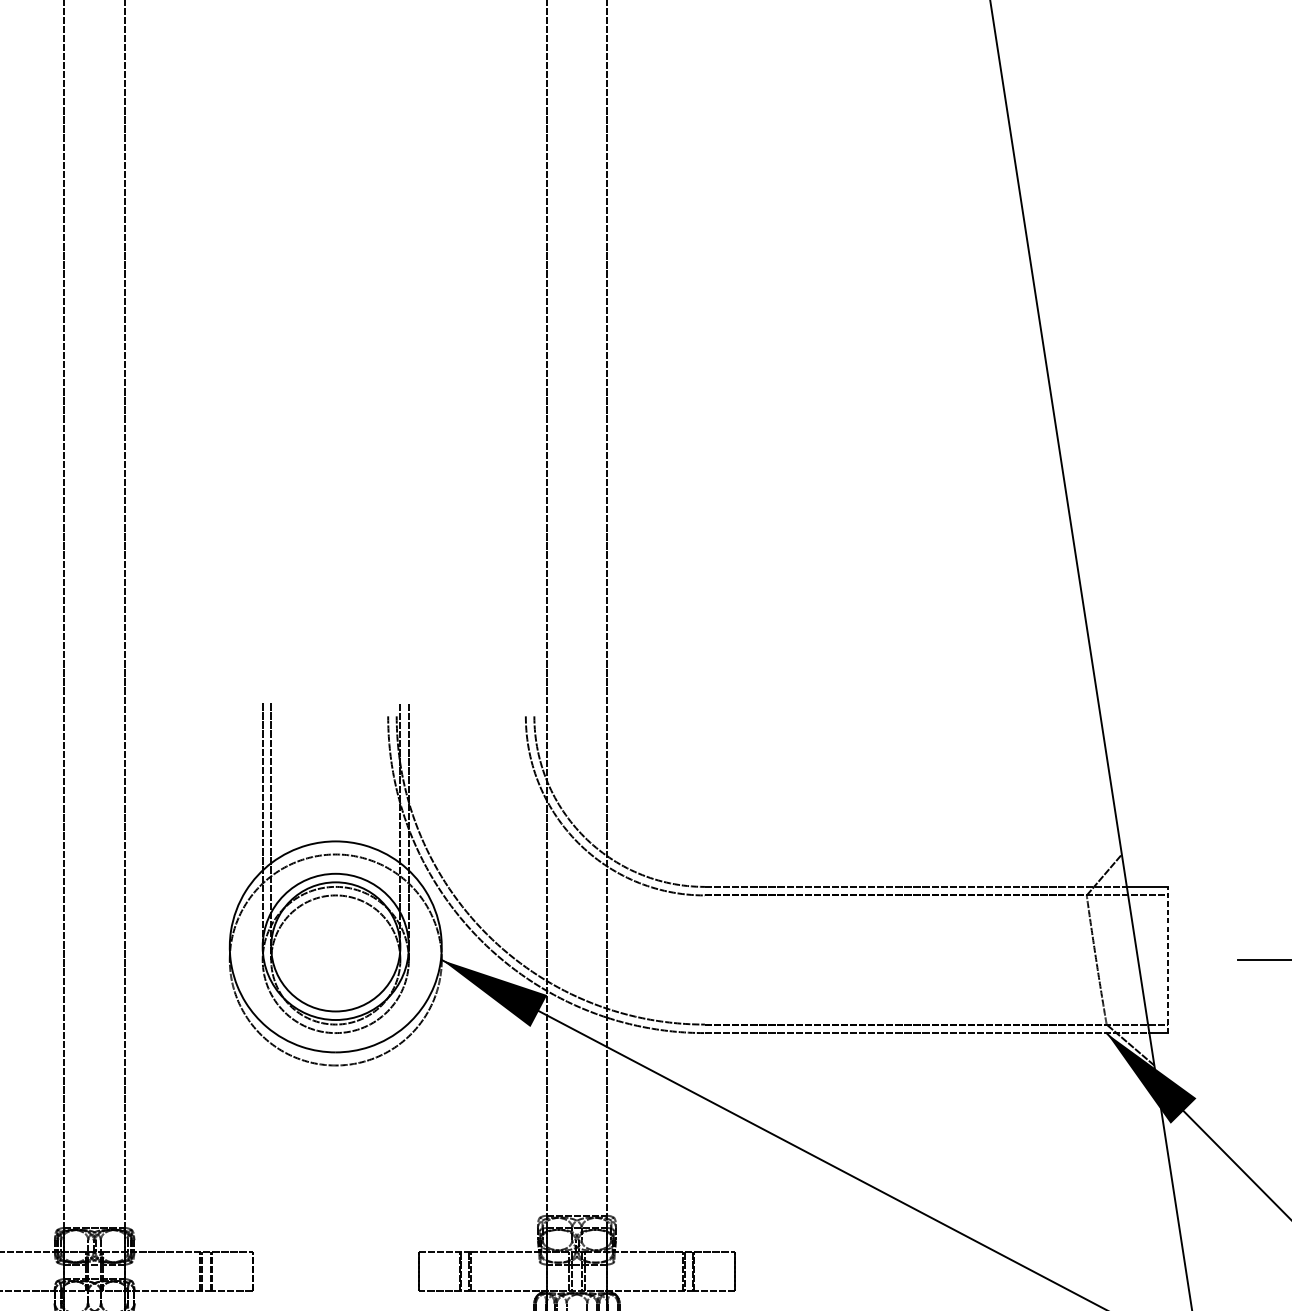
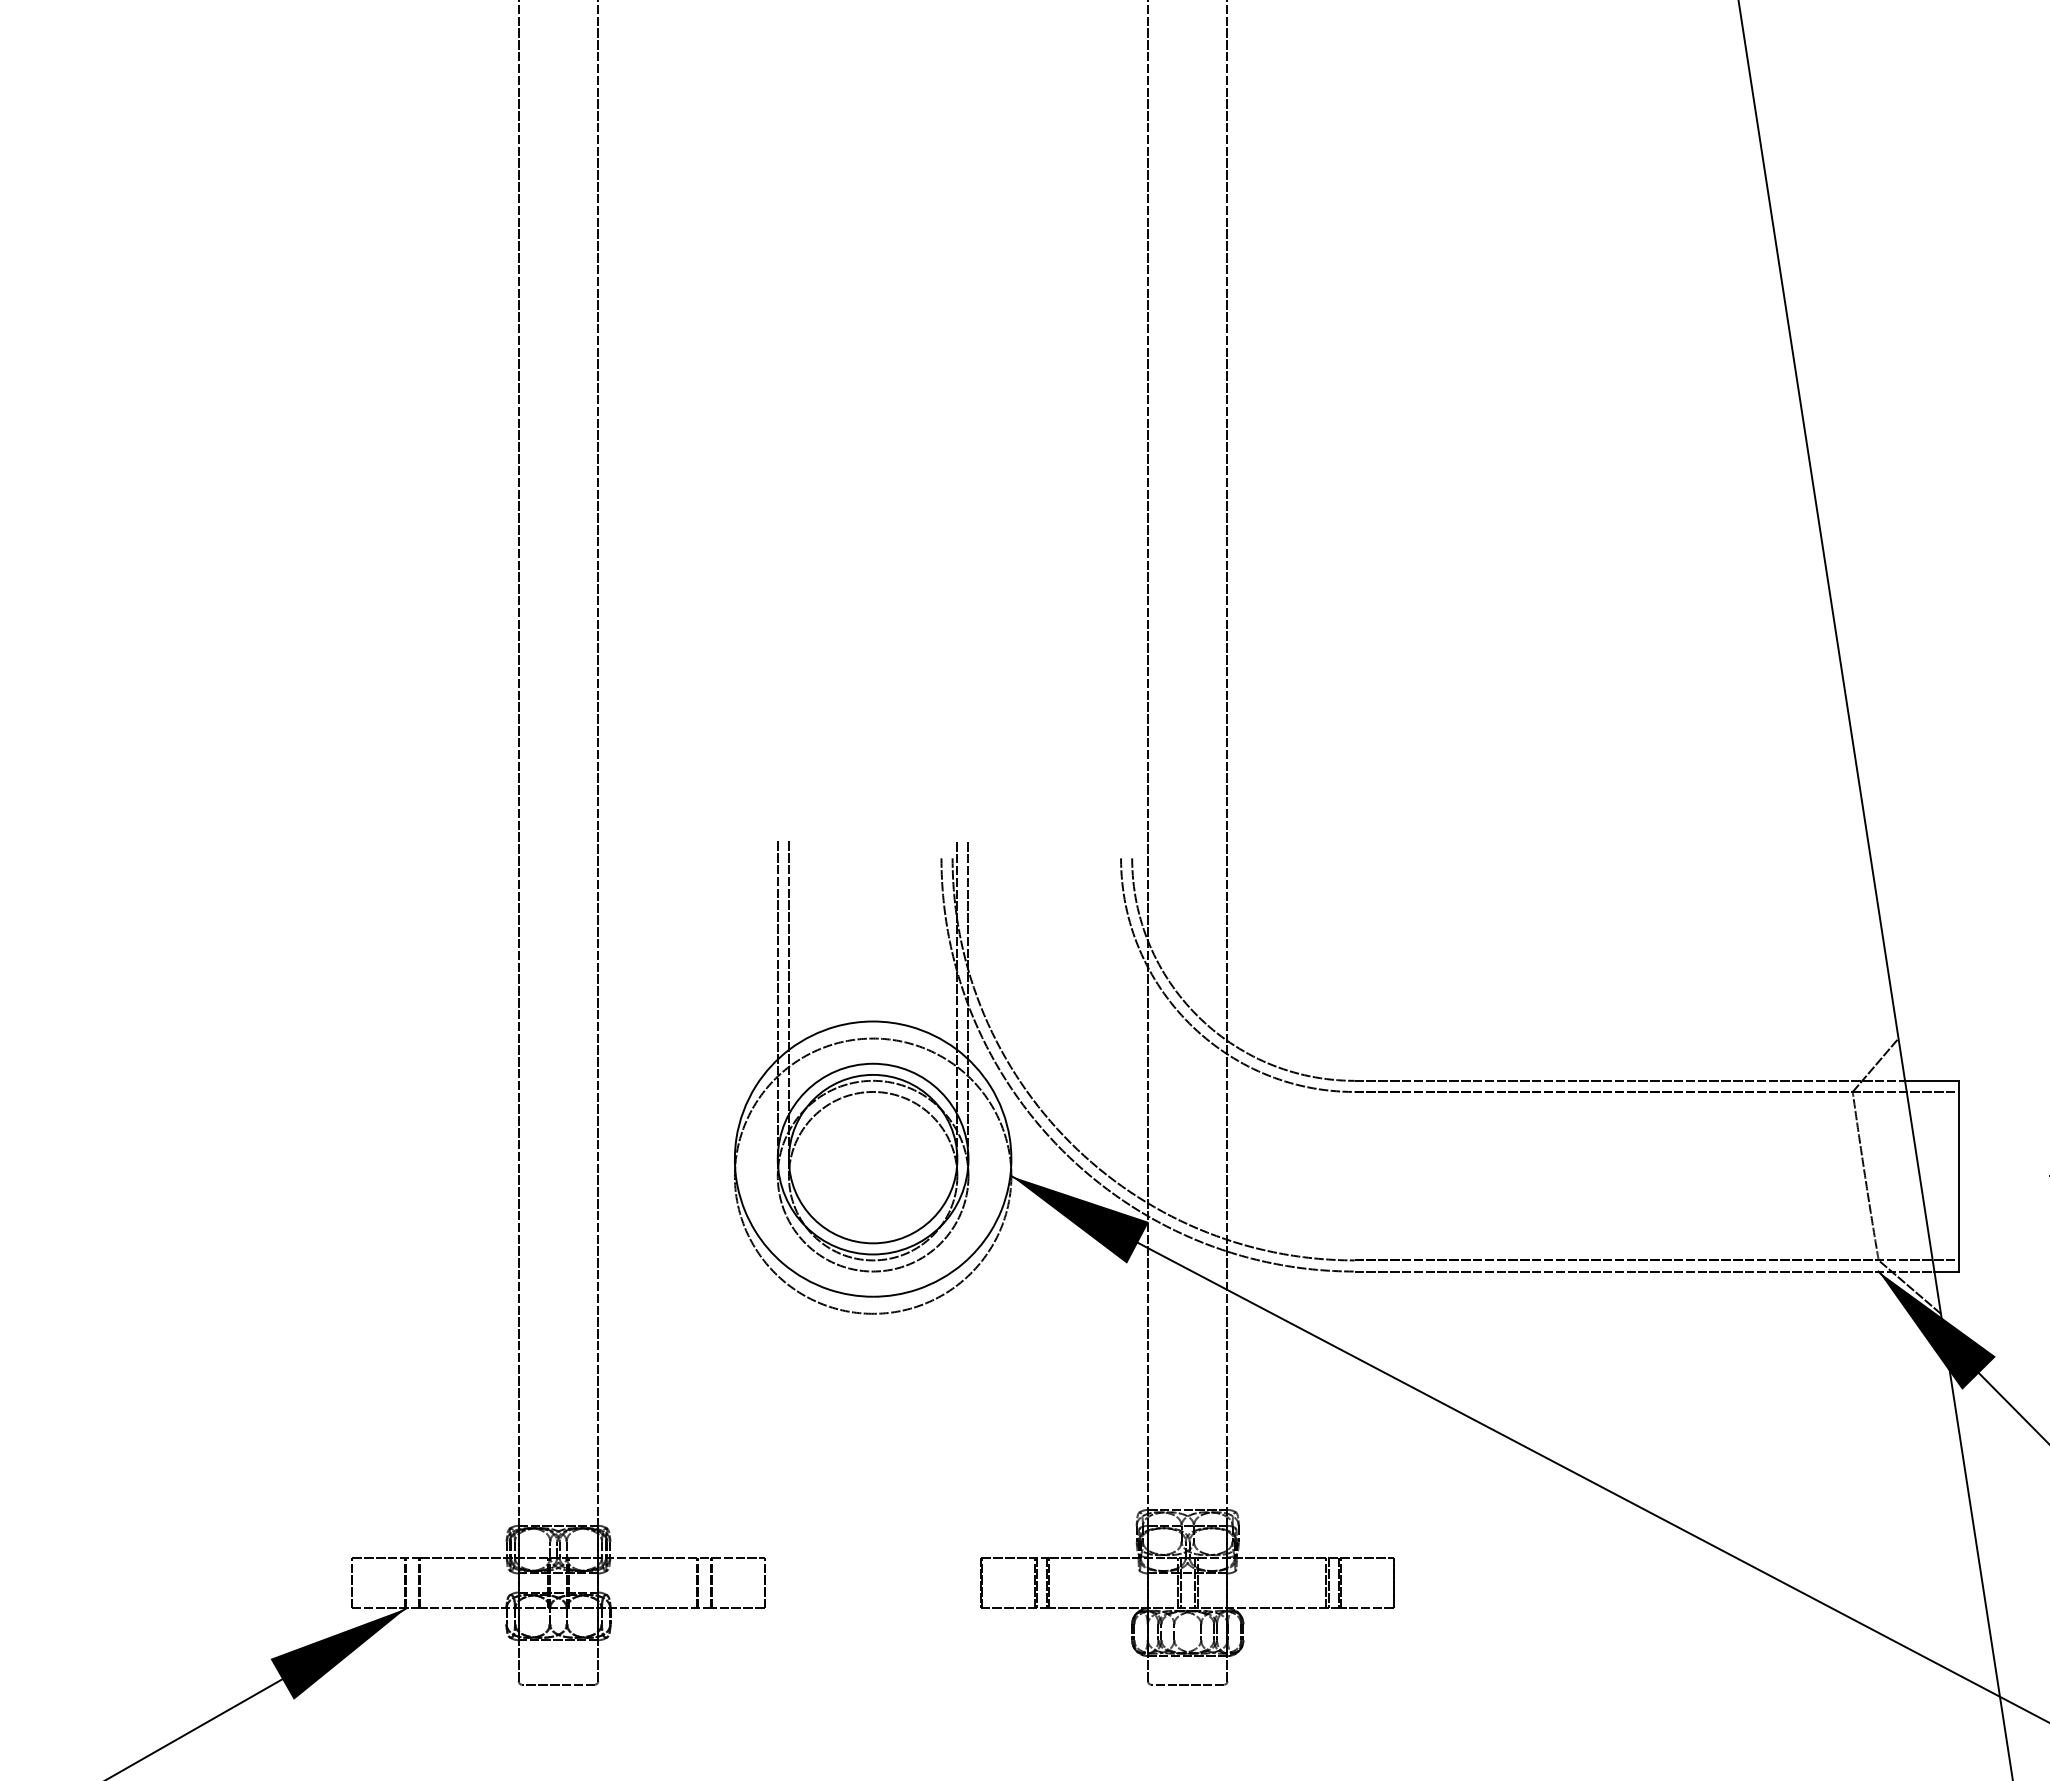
line: (1167, 959) -> (1958, 1175), dashed -> solid

